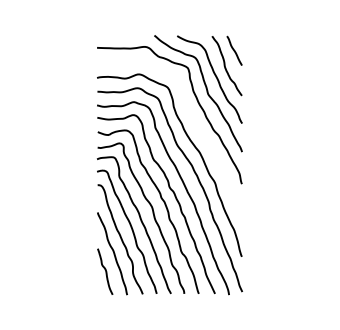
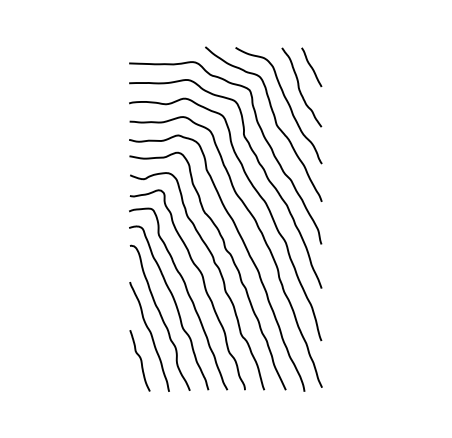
curve: (194, 124) -> (258, 165), added

